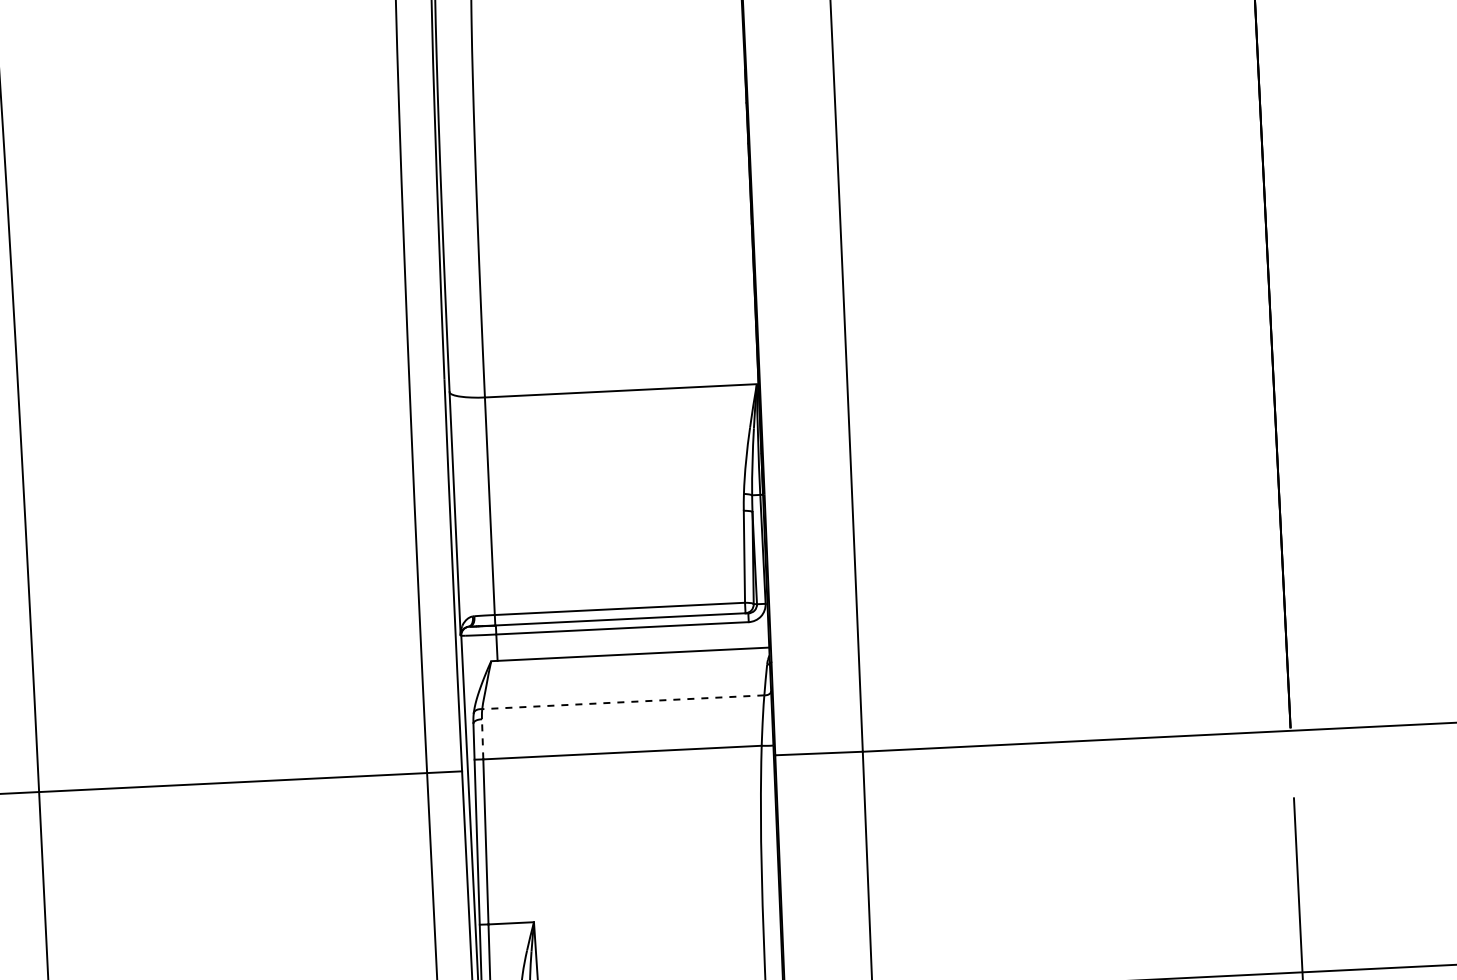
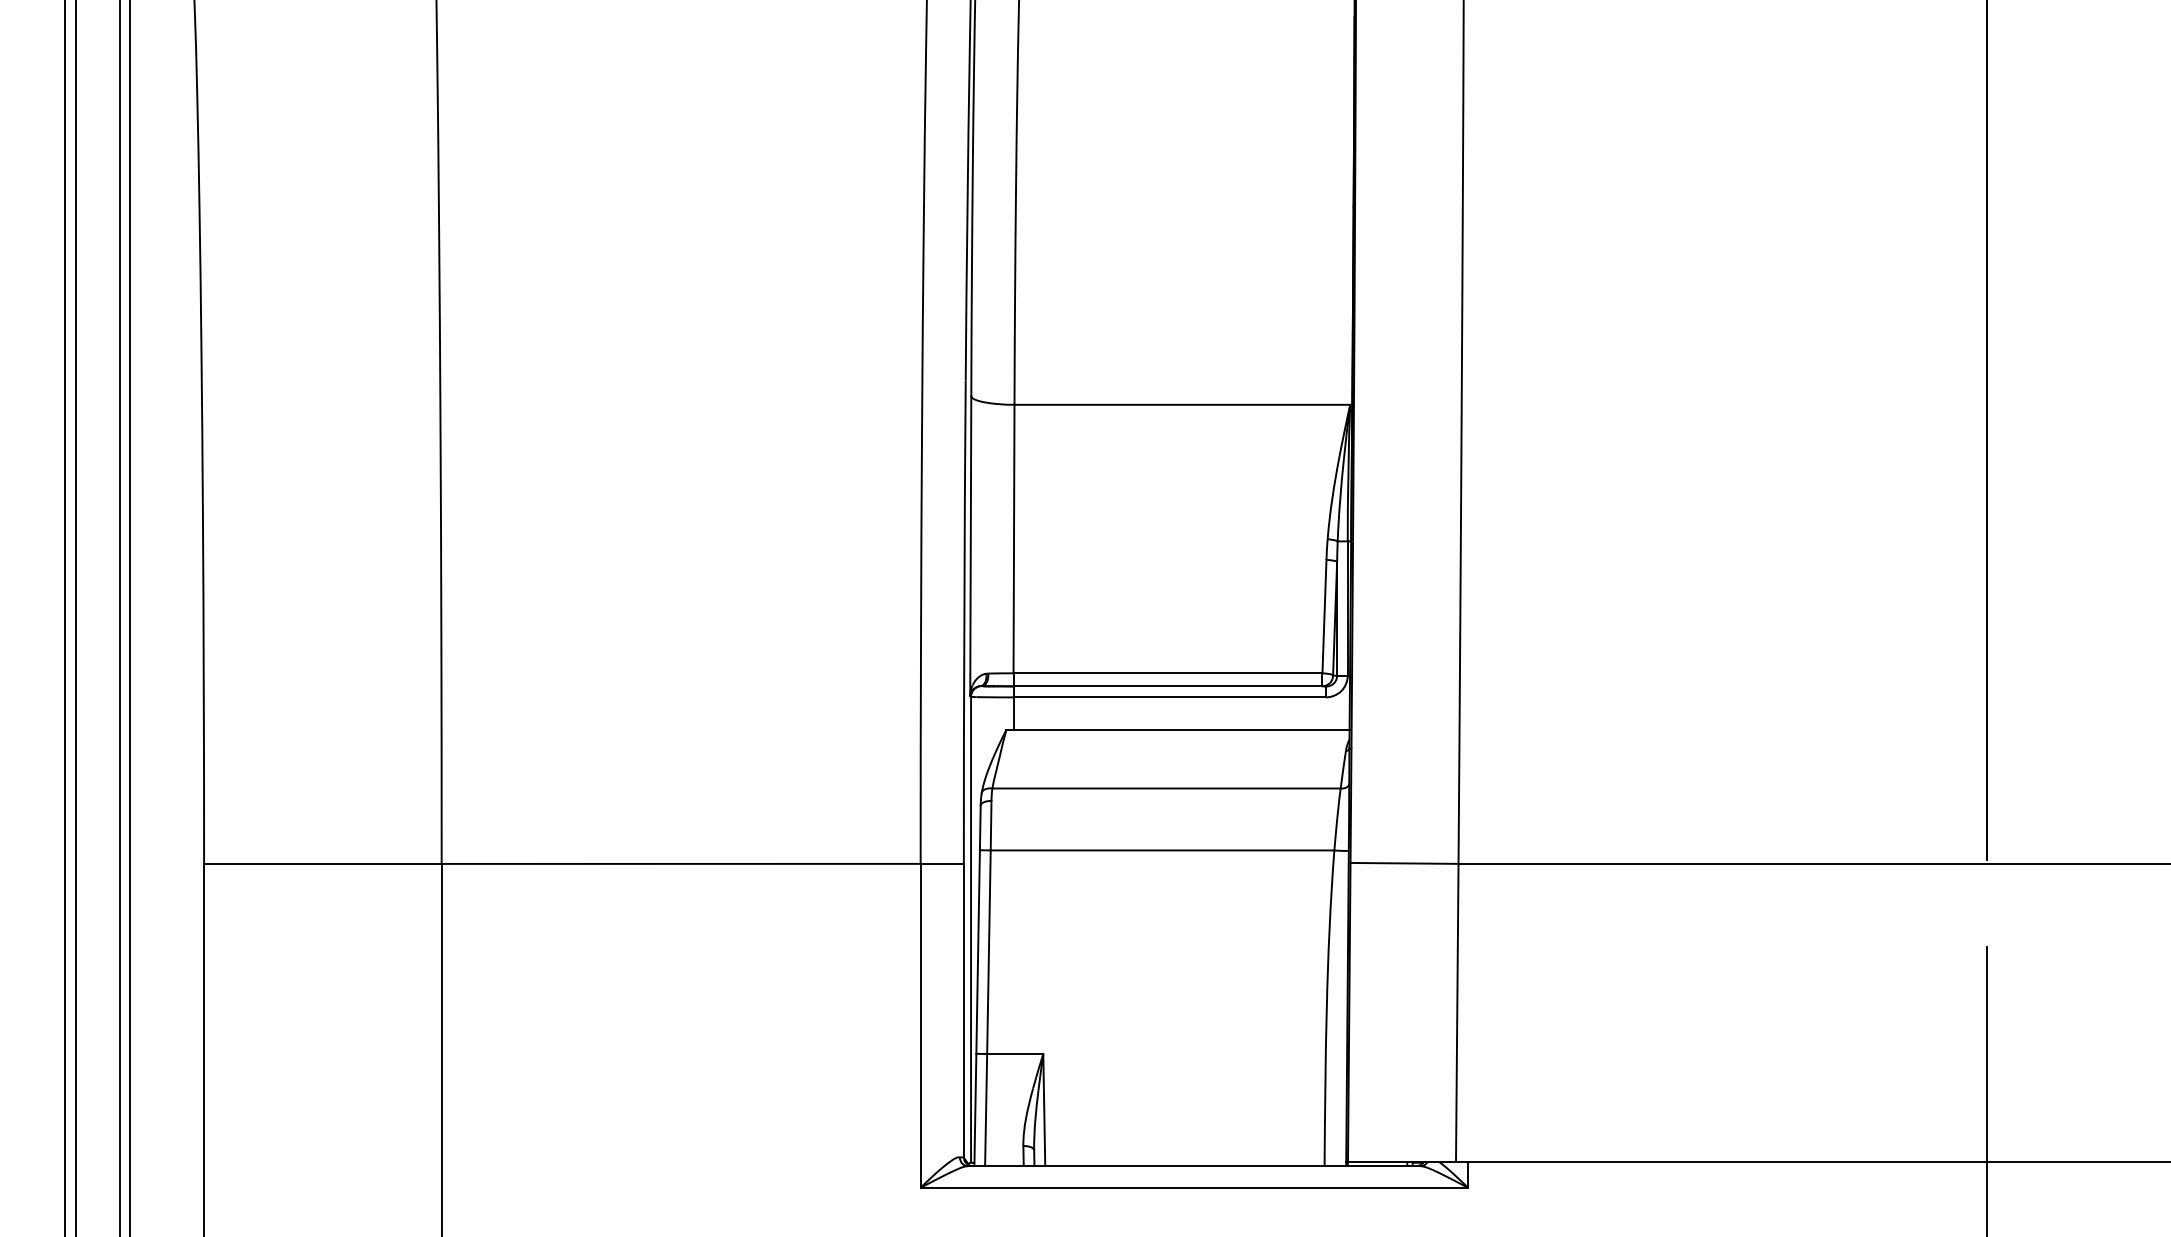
line: (623, 702) -> (1166, 788), dashed -> solid
line: (482, 739) -> (991, 825), dashed -> solid

